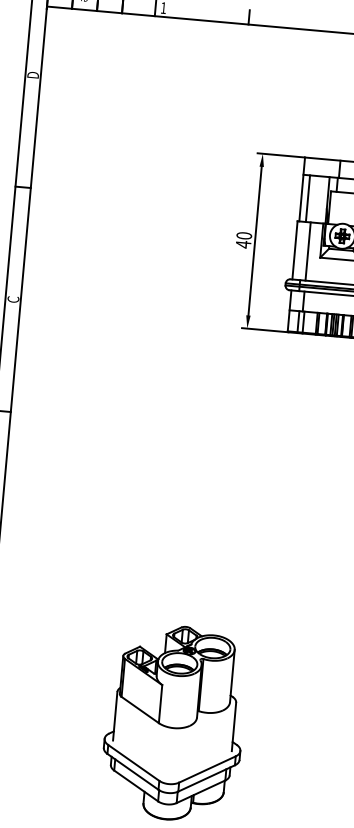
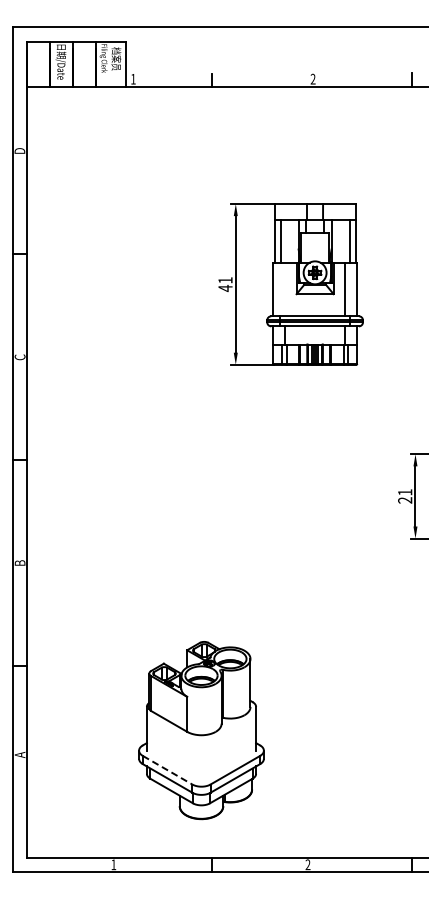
text: (244, 235) -> (225, 280), 40 -> 41
line: (308, 251) -> (285, 289), removed
line: (133, 763) -> (167, 770), solid -> dashed

